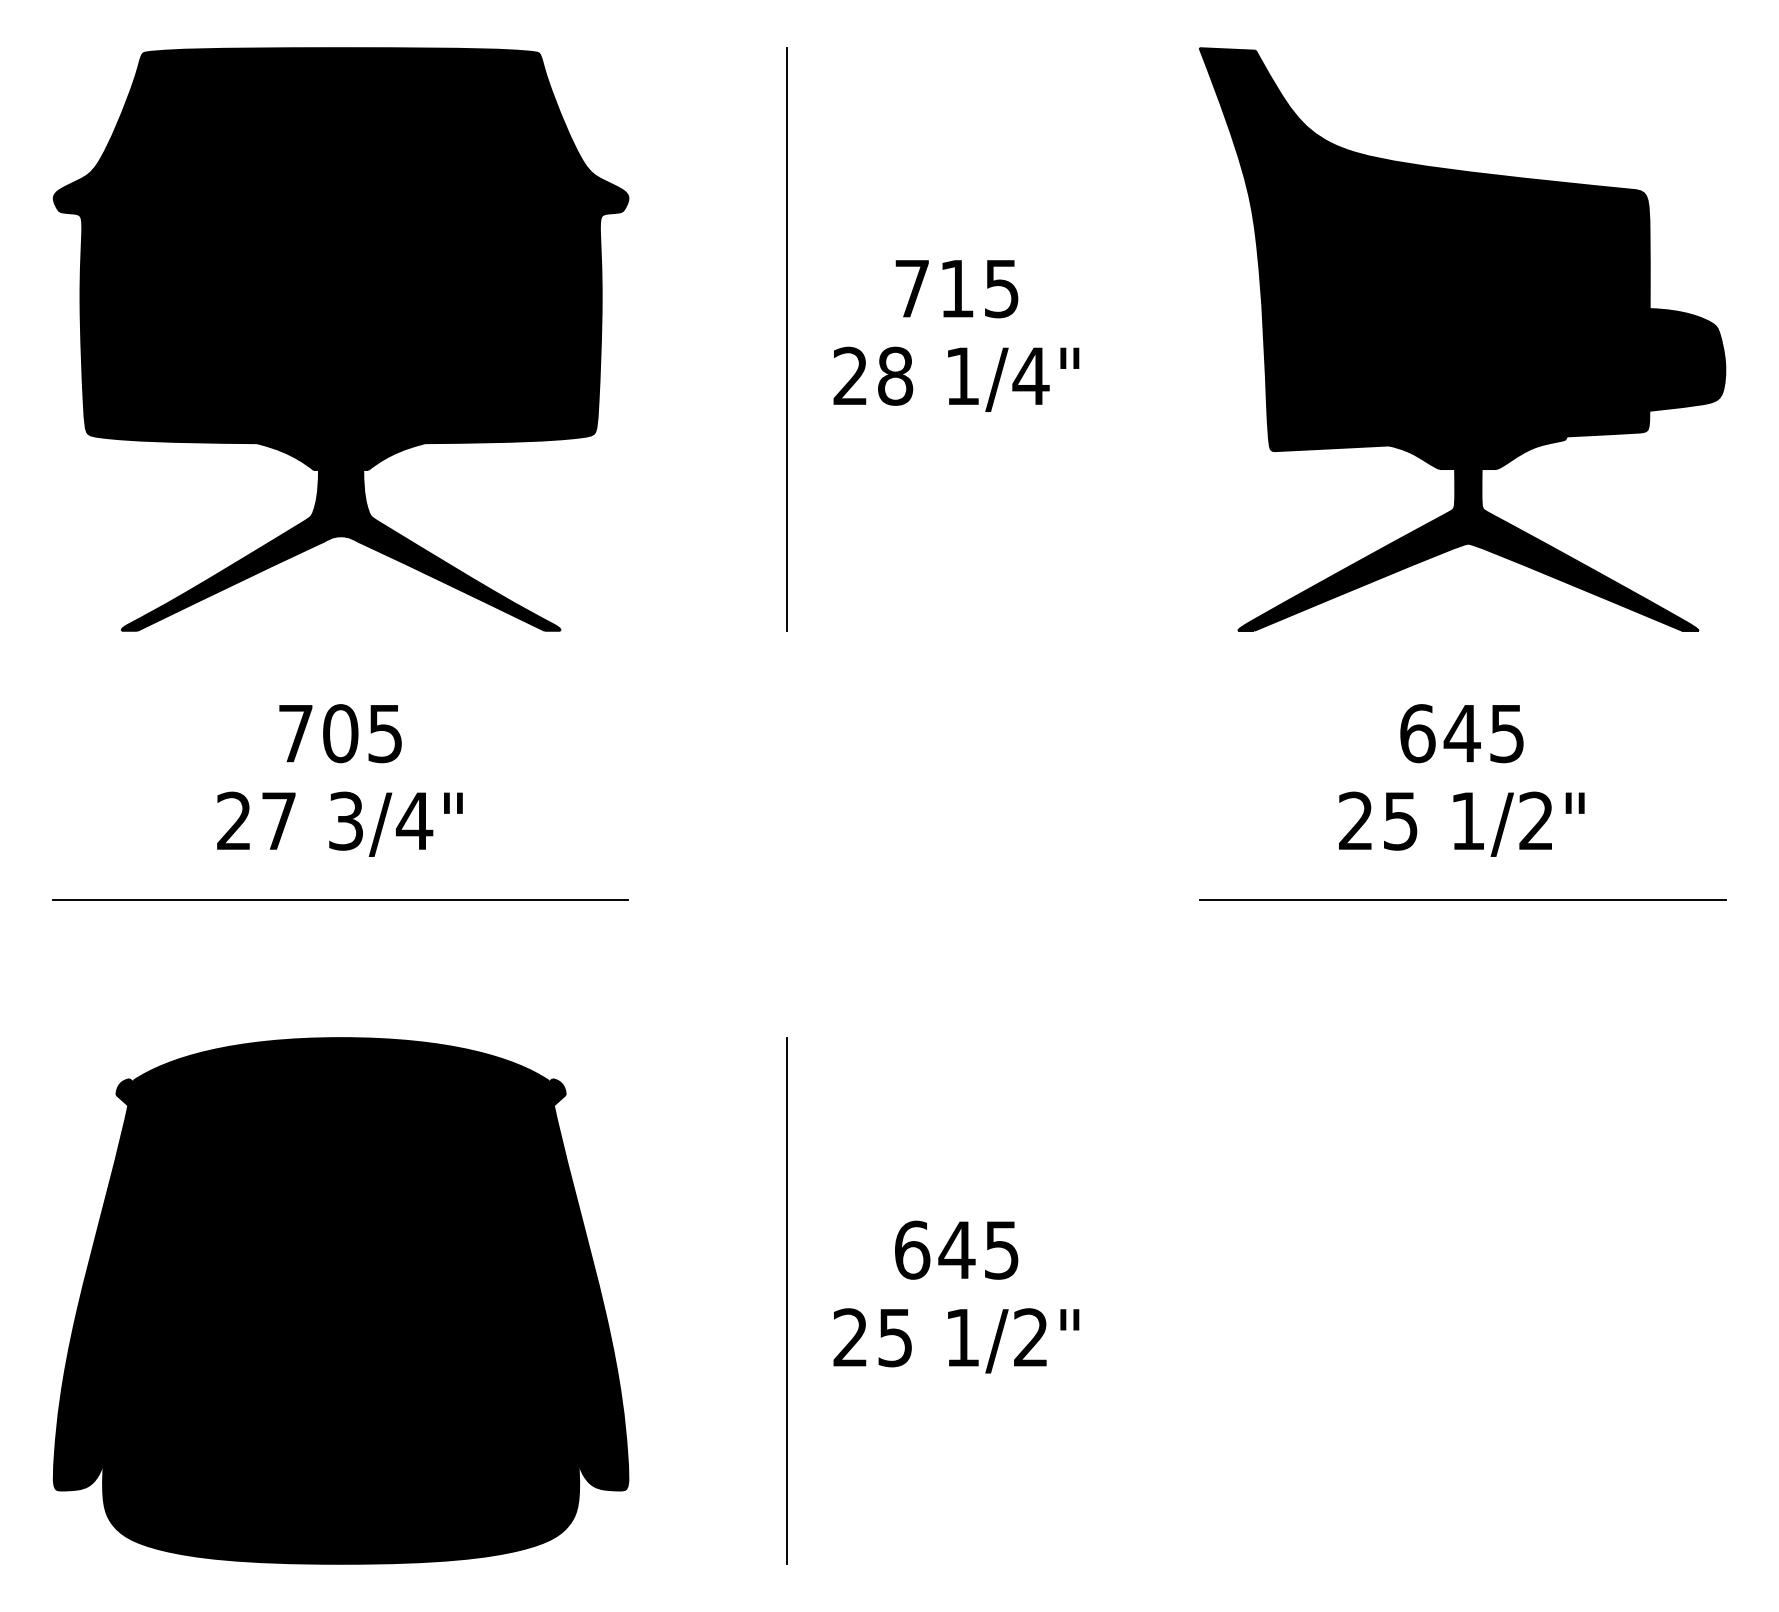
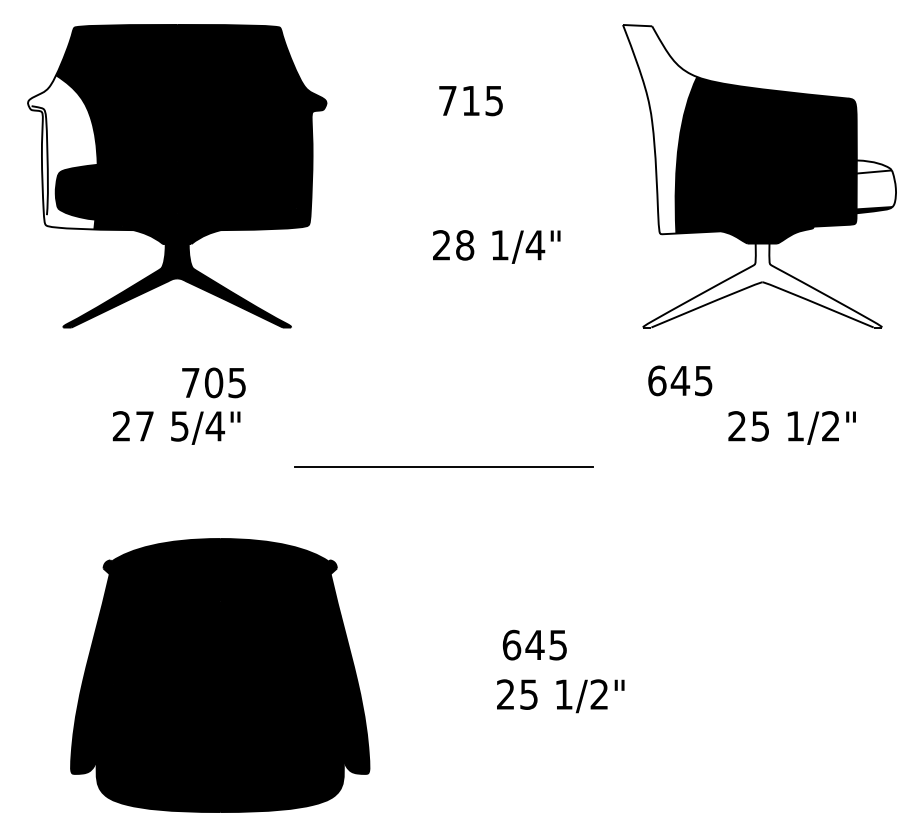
fill: (1269, 249) -> (659, 129), removed
text: (955, 289) -> (470, 101), moved
fill: (120, 293) -> (62, 152), removed
line: (786, 338) -> (408, 175), removed
fill: (1685, 355) -> (875, 184), removed
text: (955, 378) -> (496, 246), moved
fill: (1468, 549) -> (762, 285), removed
text: (339, 732) -> (213, 382), moved
text: (1462, 732) -> (680, 380), moved
text: (345, 821) -> (179, 426), 3/4" -> 5/4"
text: (1460, 823) -> (791, 427), moved
line: (339, 898) -> (443, 466), moved
line: (1462, 900) -> (759, 467), removed
text: (955, 1248) -> (534, 644), moved
part: (341, 1300) -> (220, 675), moved
line: (786, 1300) -> (408, 675), removed
text: (955, 1341) -> (560, 696), moved

